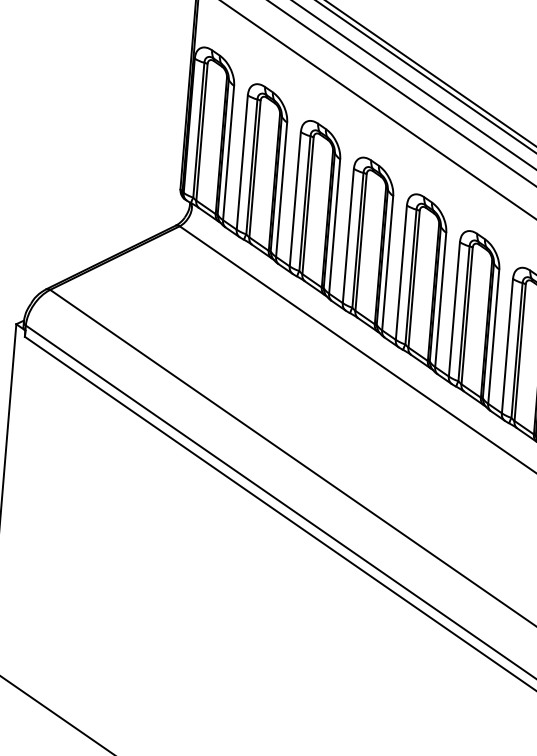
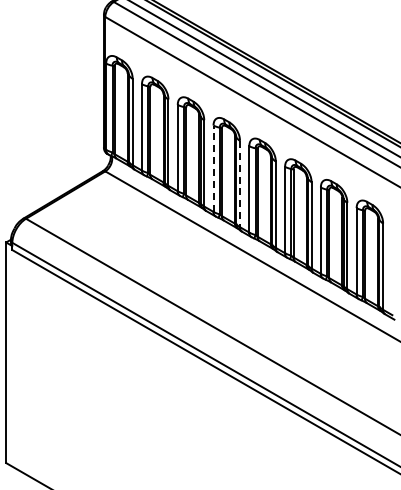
line: (348, 235) -> (213, 168), solid -> dashed
line: (388, 263) -> (240, 184), solid -> dashed

